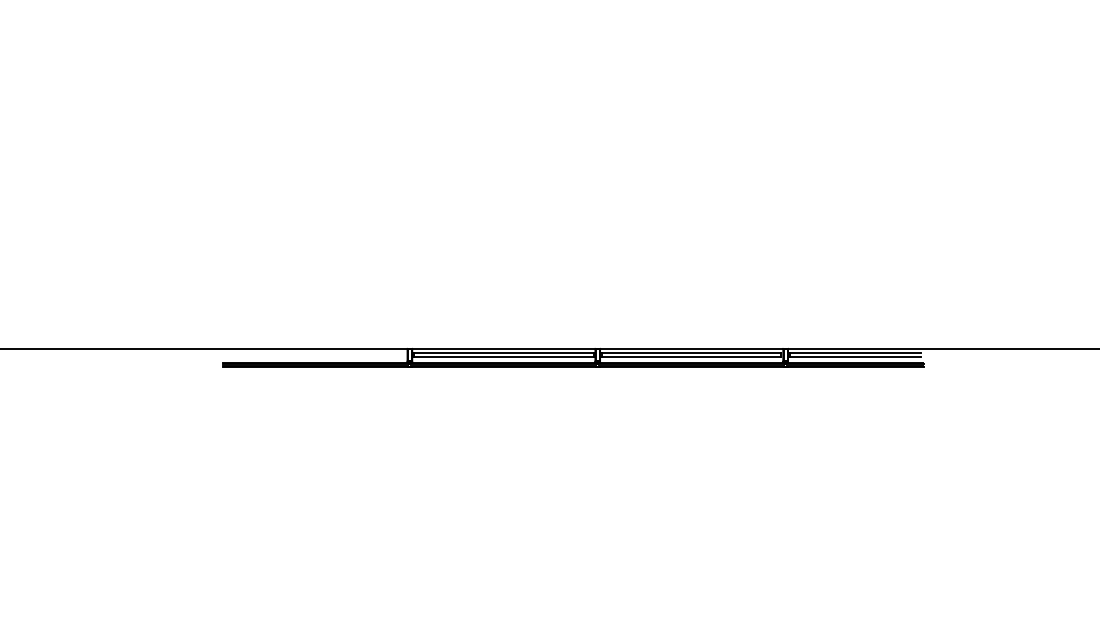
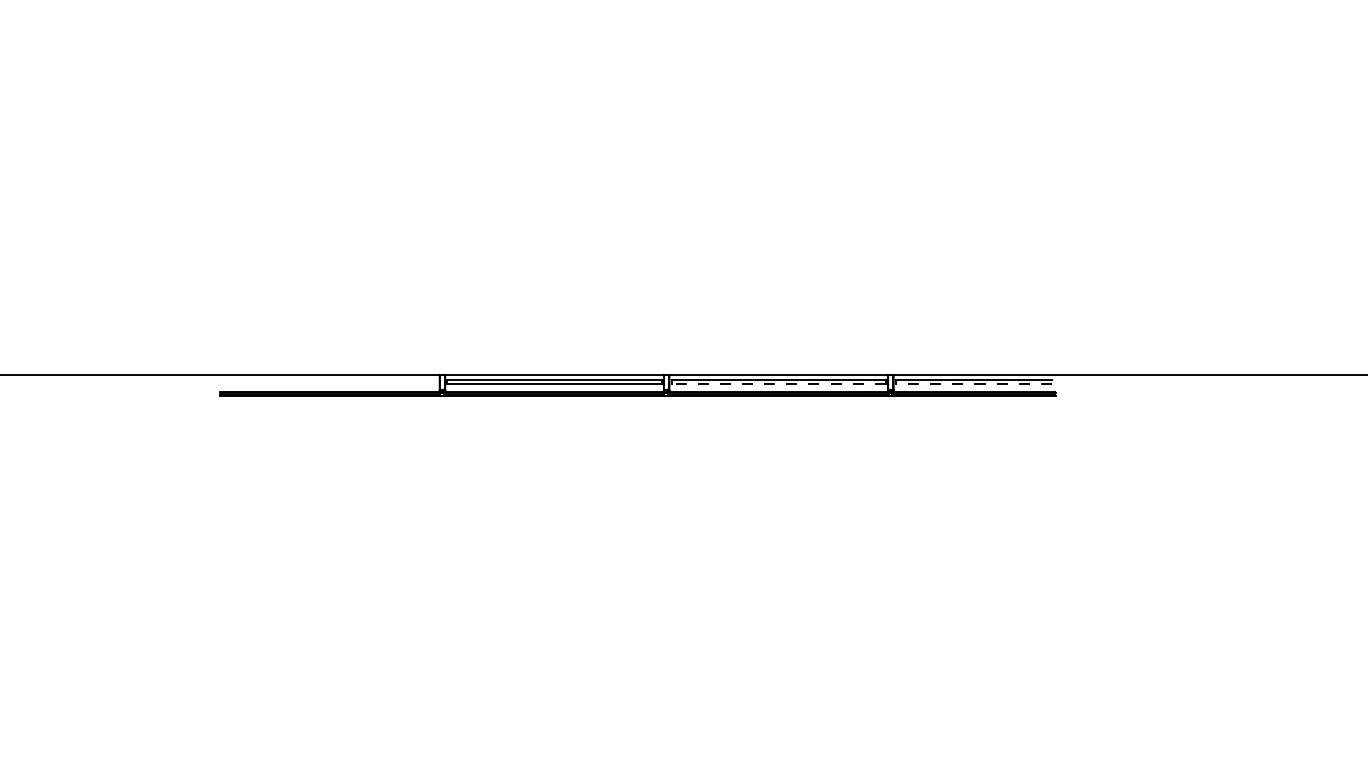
line: (691, 356) -> (778, 384), solid -> dashed
line: (854, 356) -> (973, 384), solid -> dashed

